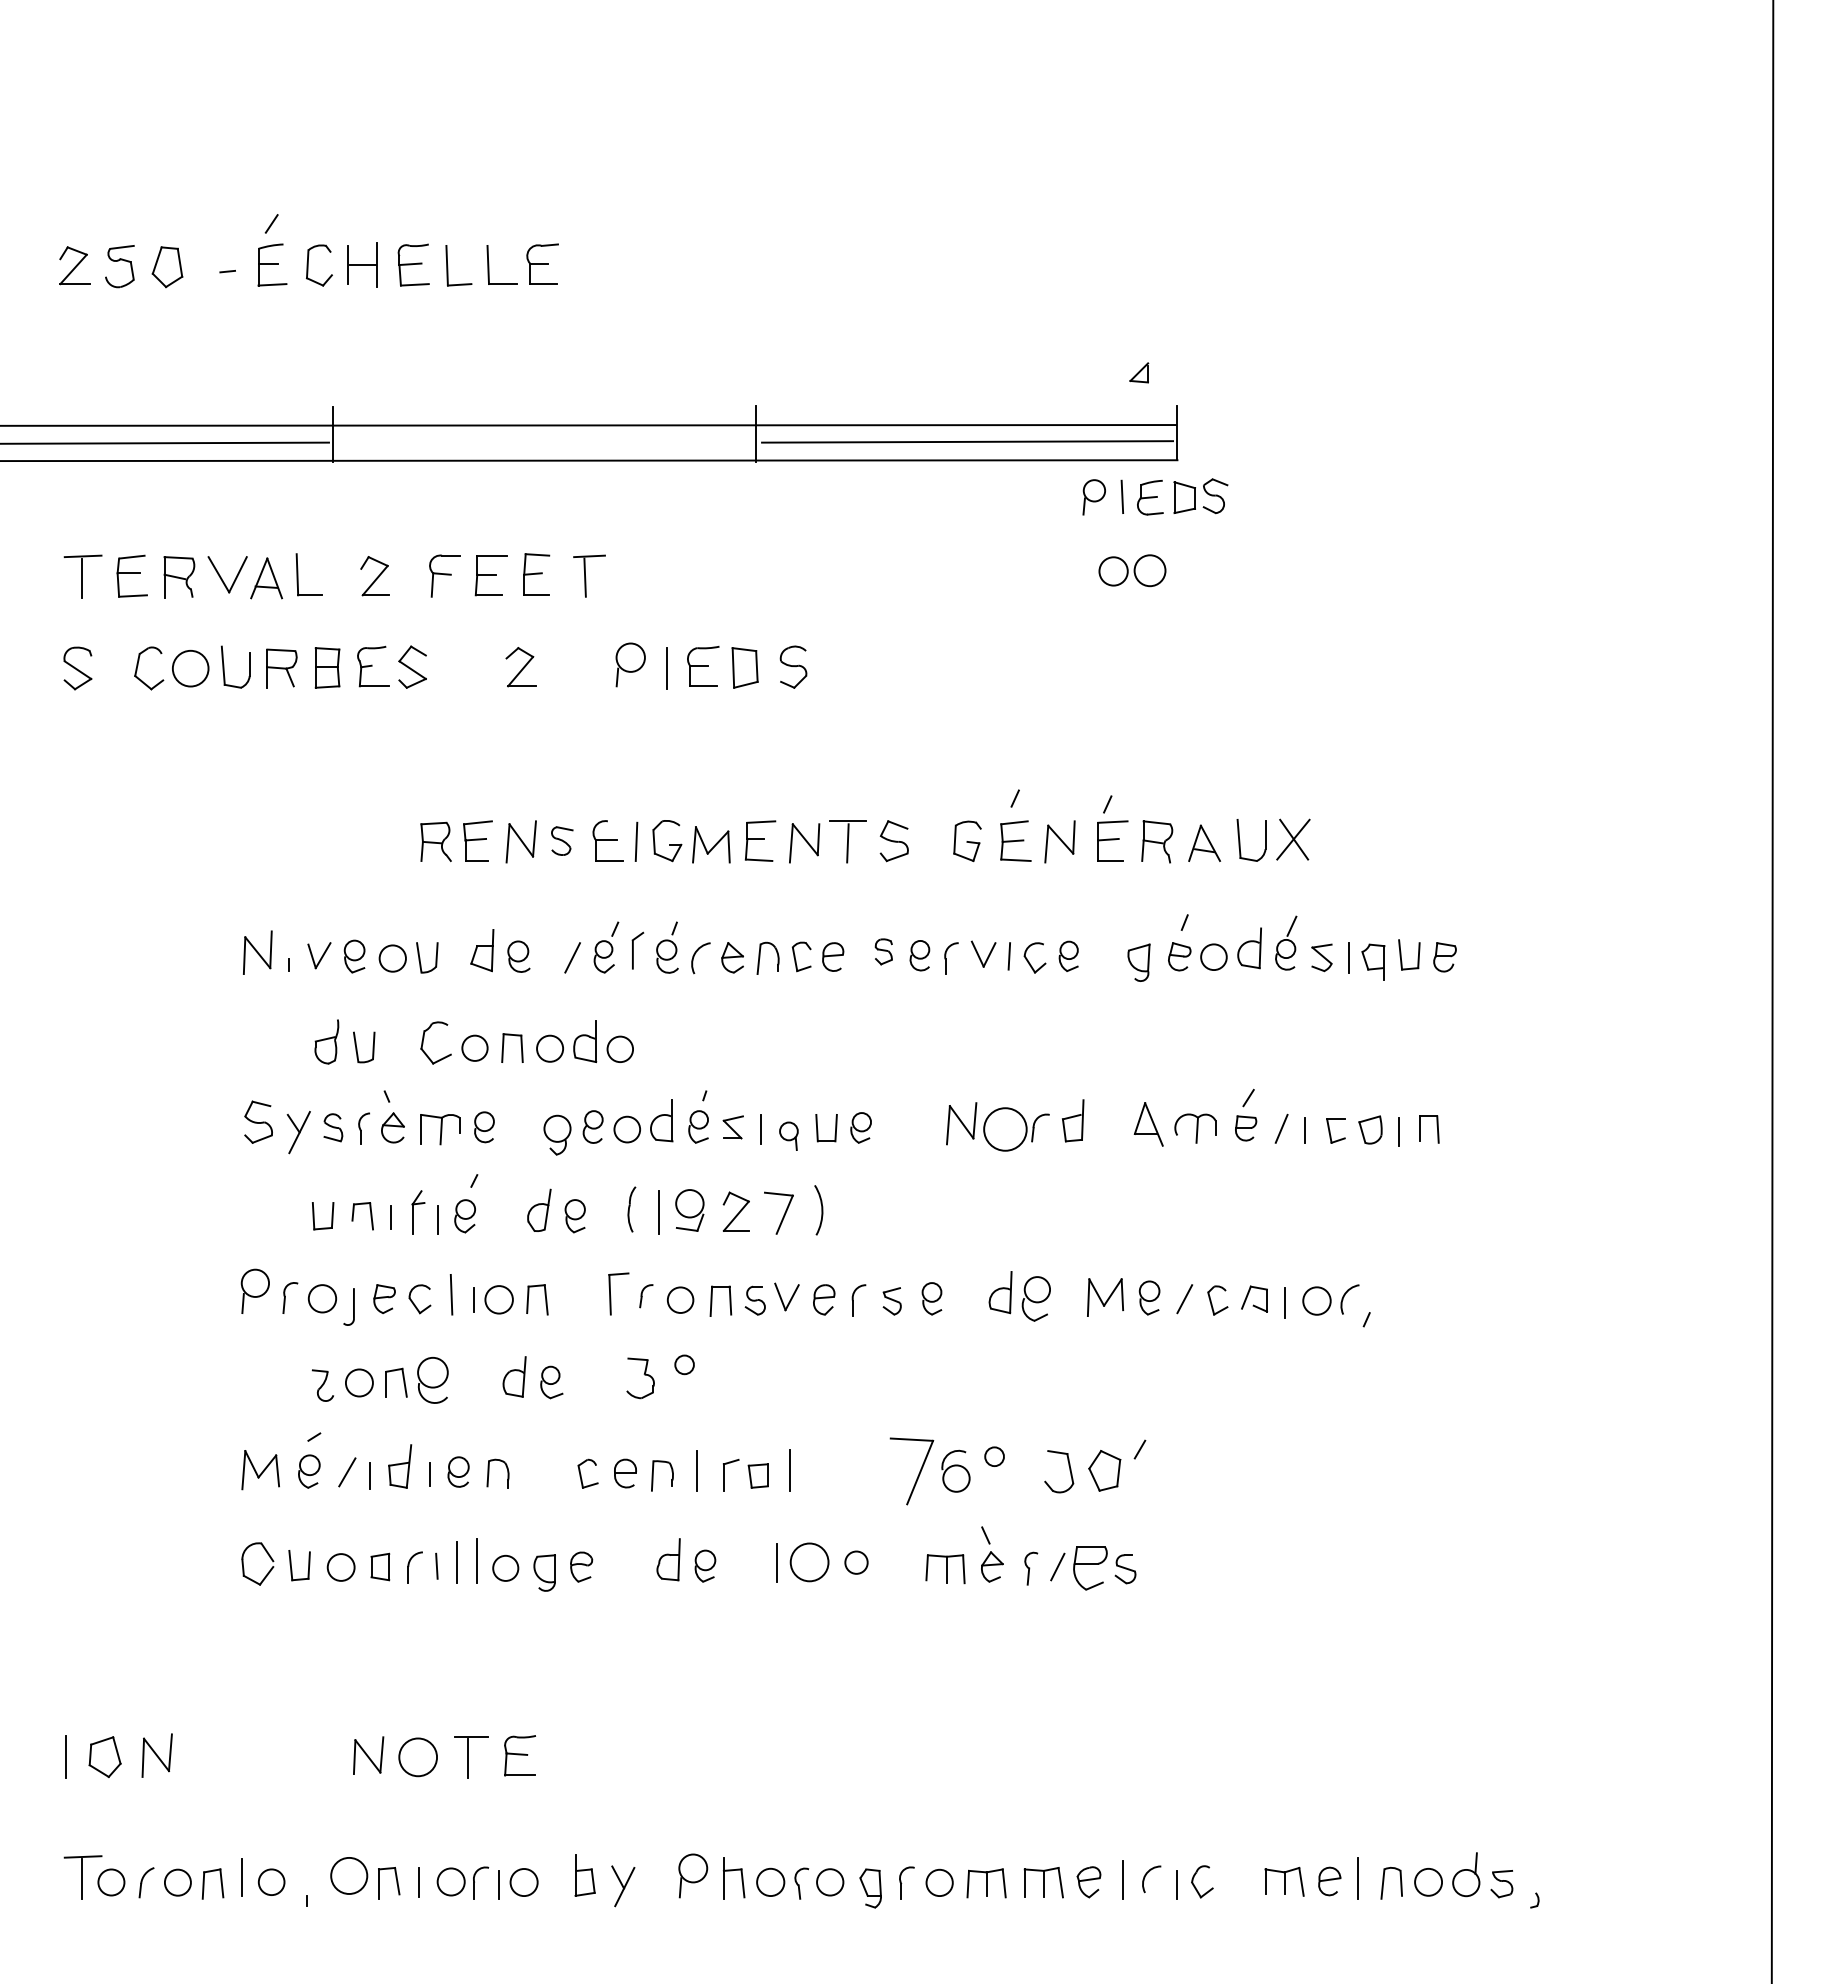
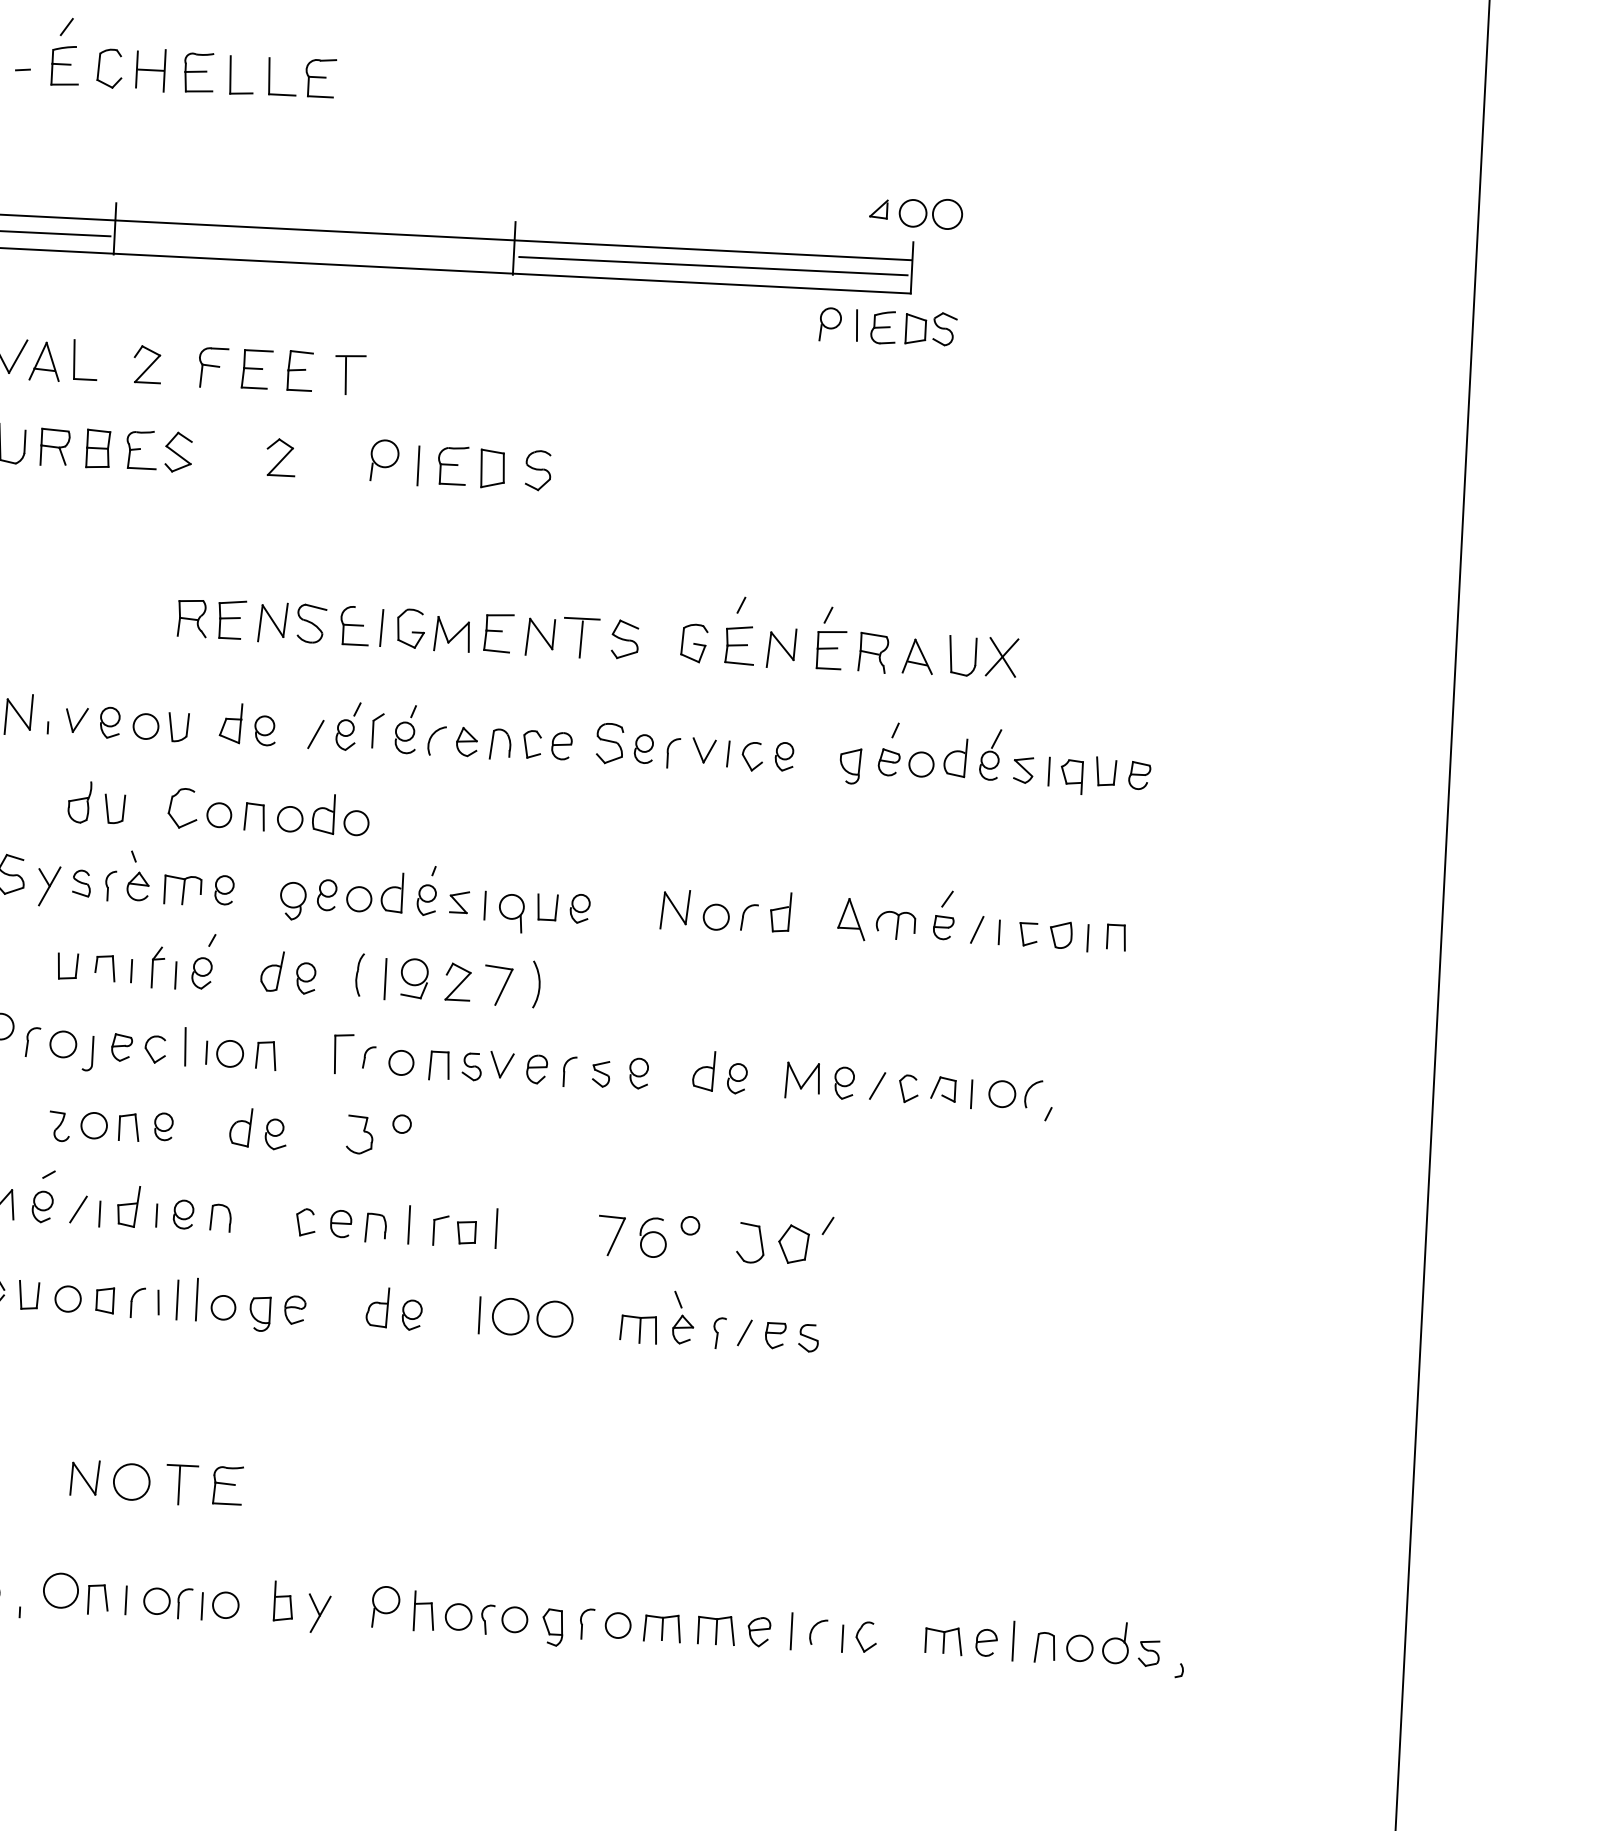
part: (1132, 570) -> (930, 213), moved
part: (561, 840) -> (310, 623), size x1.43
part: (883, 951) -> (609, 743), size x1.67
circle: (1005, 1129) -> (716, 917), size x0.62
part: (788, 1135) -> (511, 912), size x1.43
part: (1035, 1298) -> (736, 1078), size x0.71
part: (432, 1380) -> (163, 1126), size x0.62
part: (911, 1471) -> (611, 1235), size x0.62
circle: (856, 1562) -> (554, 1319), size x1.67
part: (1090, 1568) -> (775, 1335), size x0.62

